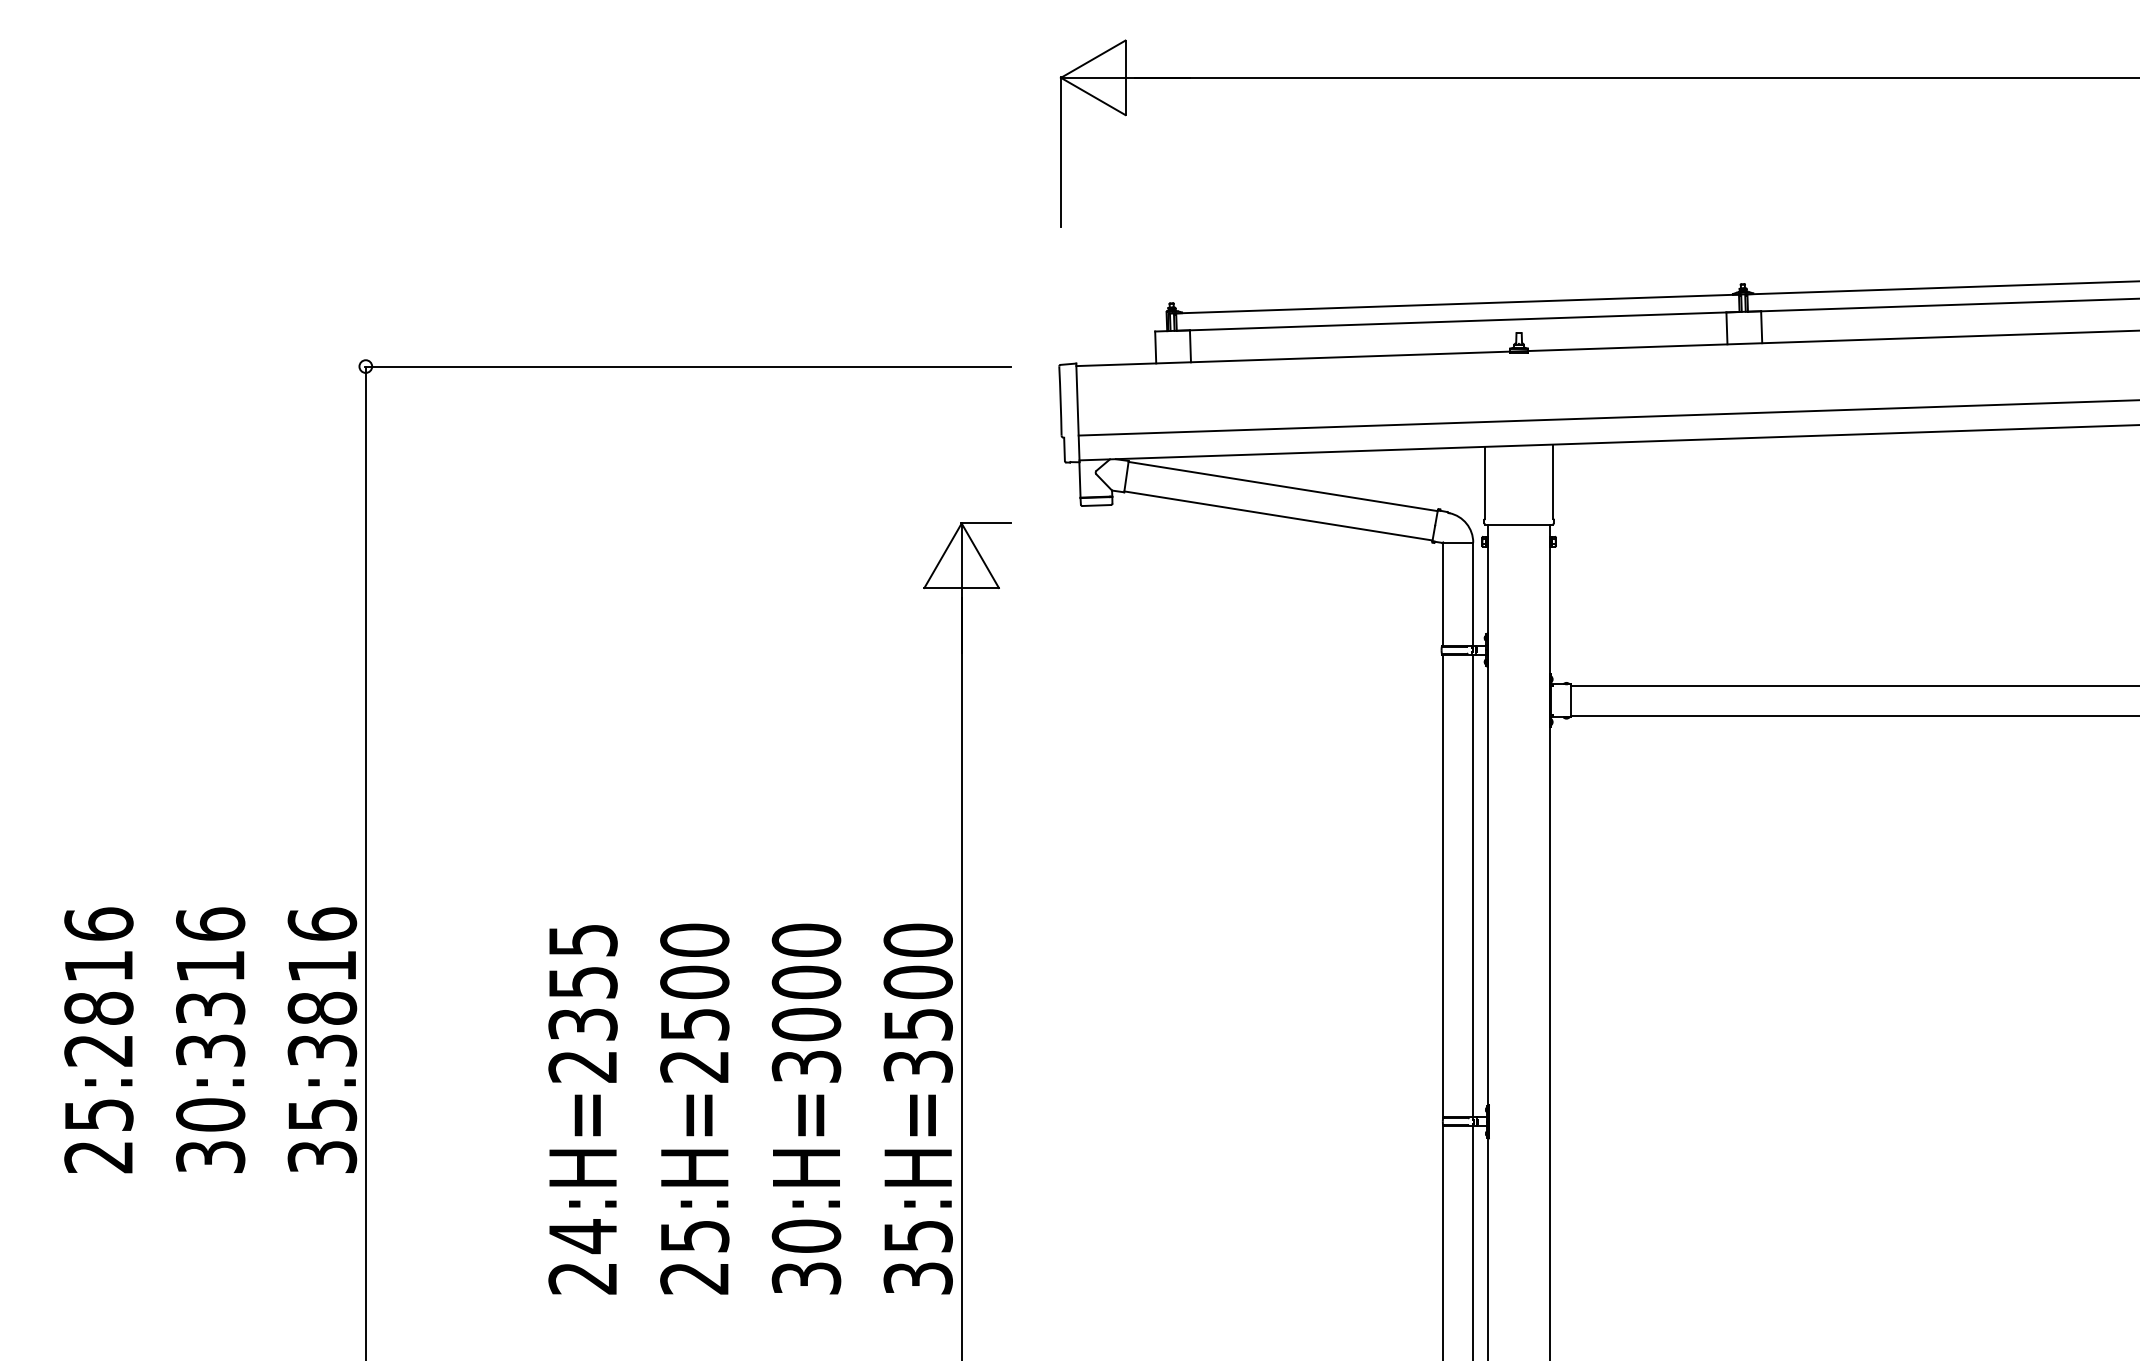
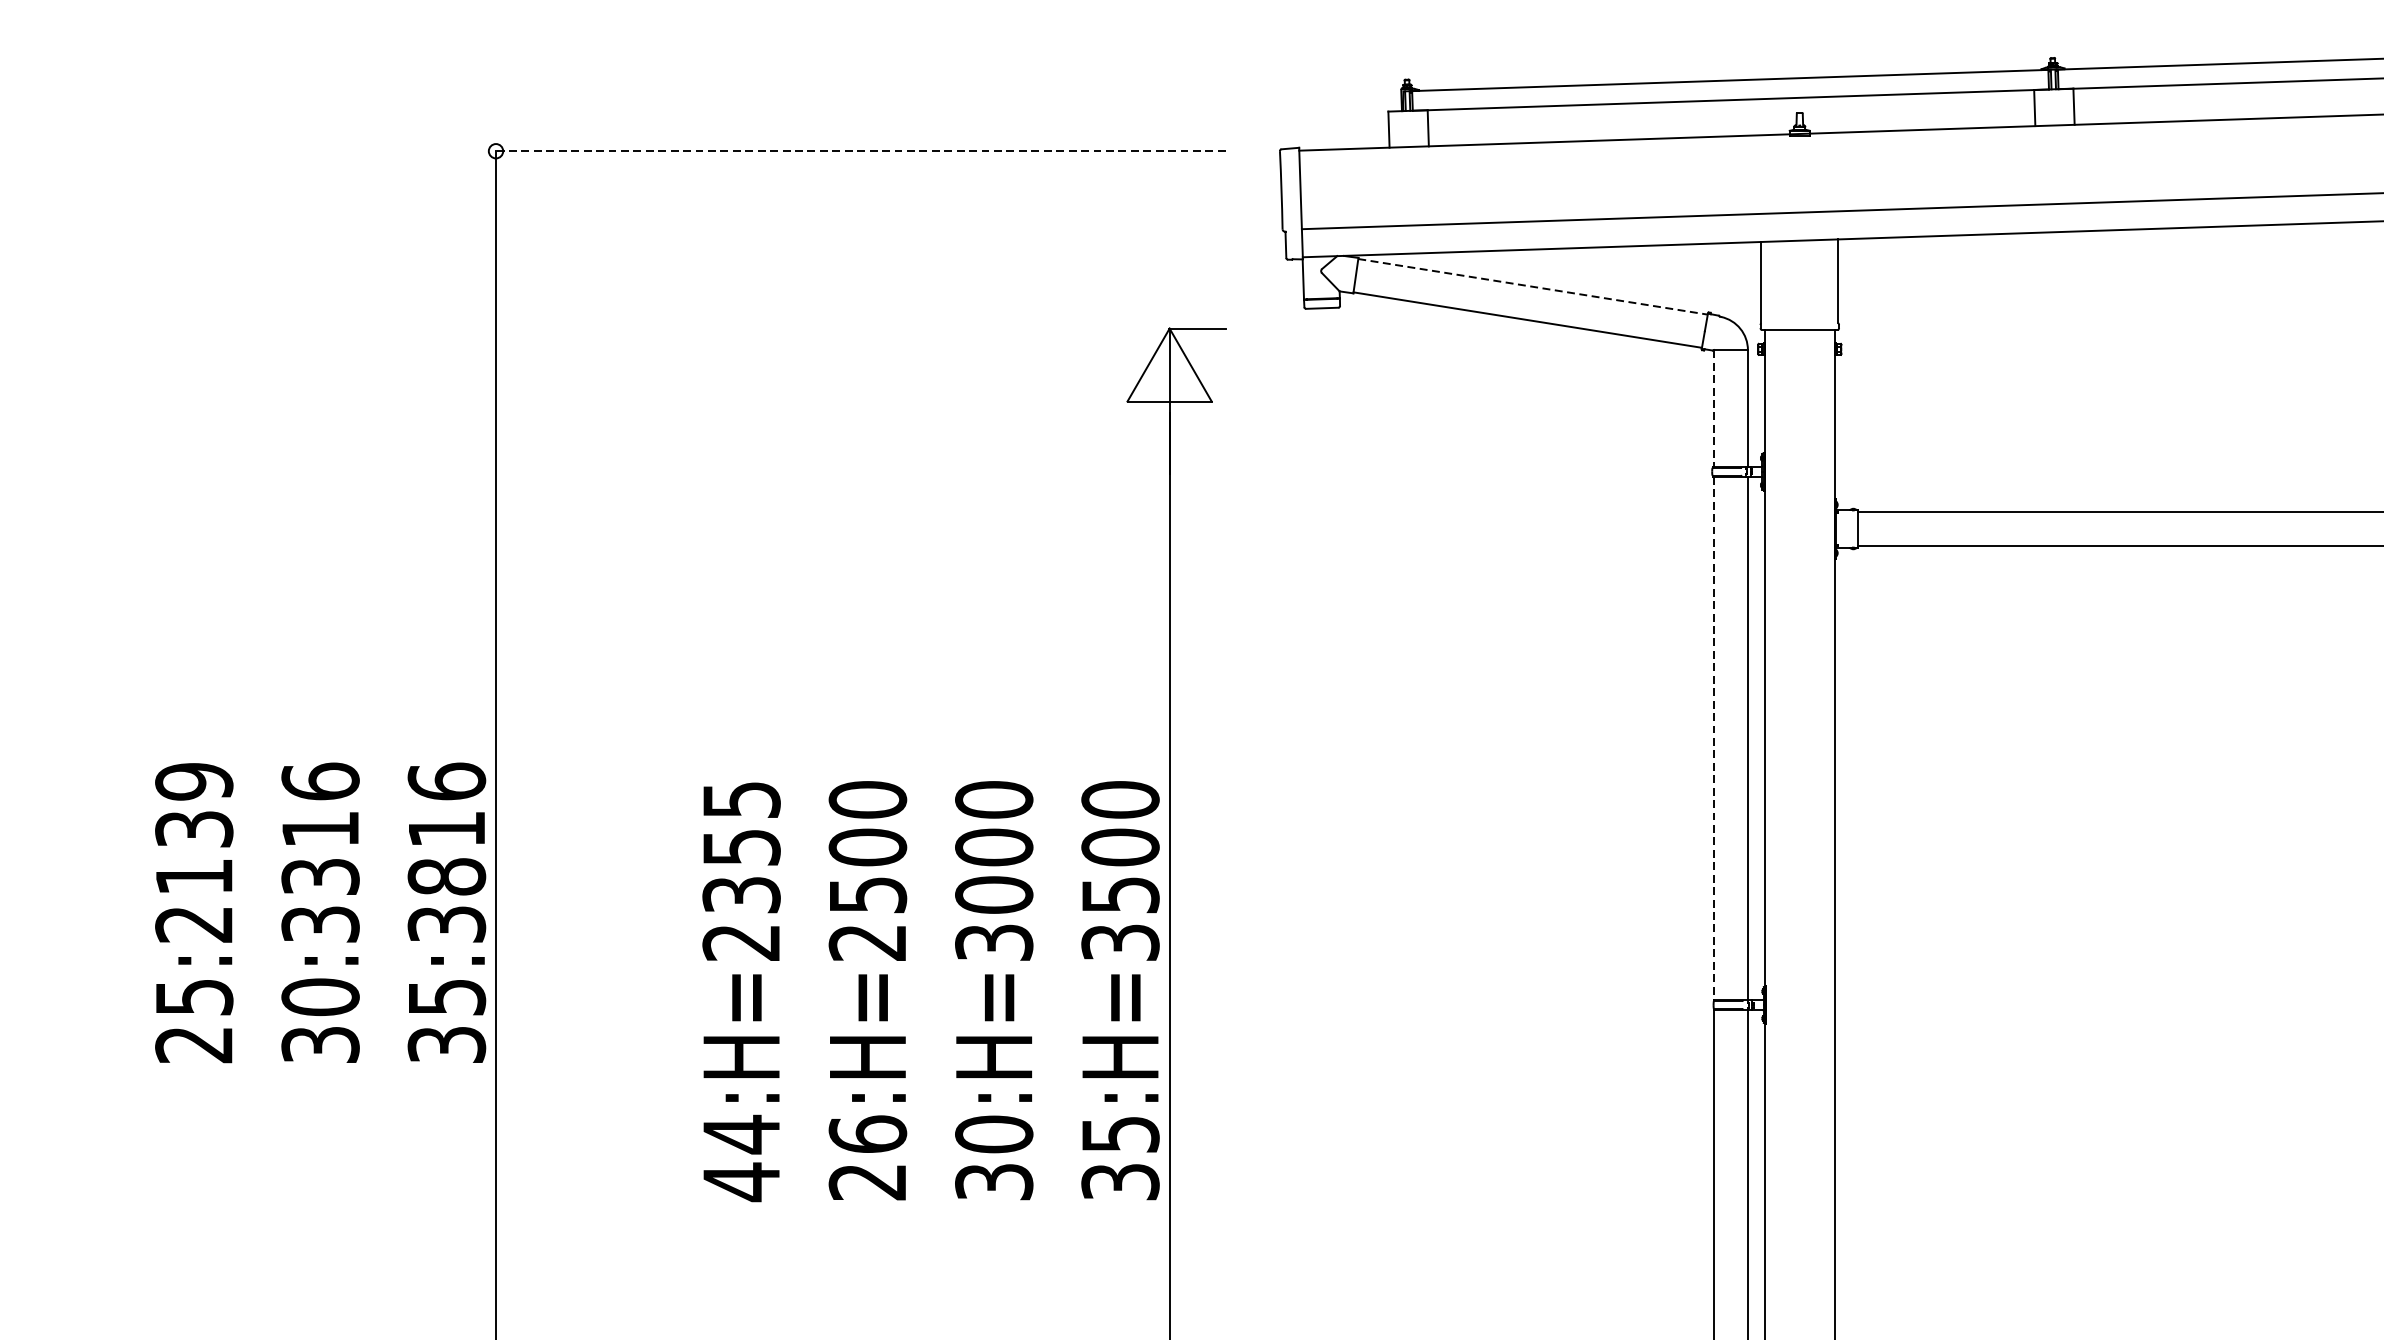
line: (687, 366) -> (859, 151), solid -> dashed
line: (1283, 486) -> (1533, 286), solid -> dashed
line: (1443, 594) -> (1714, 408), solid -> dashed
line: (1443, 886) -> (1714, 738), solid -> dashed
text: (98, 965) -> (193, 828), 25:2816 -> 25:2139
text: (694, 1235) -> (867, 1133), 25:H=2500 -> 26:H=2500
text: (582, 1278) -> (740, 1182), 24:H=2355 -> 44:H=2355

